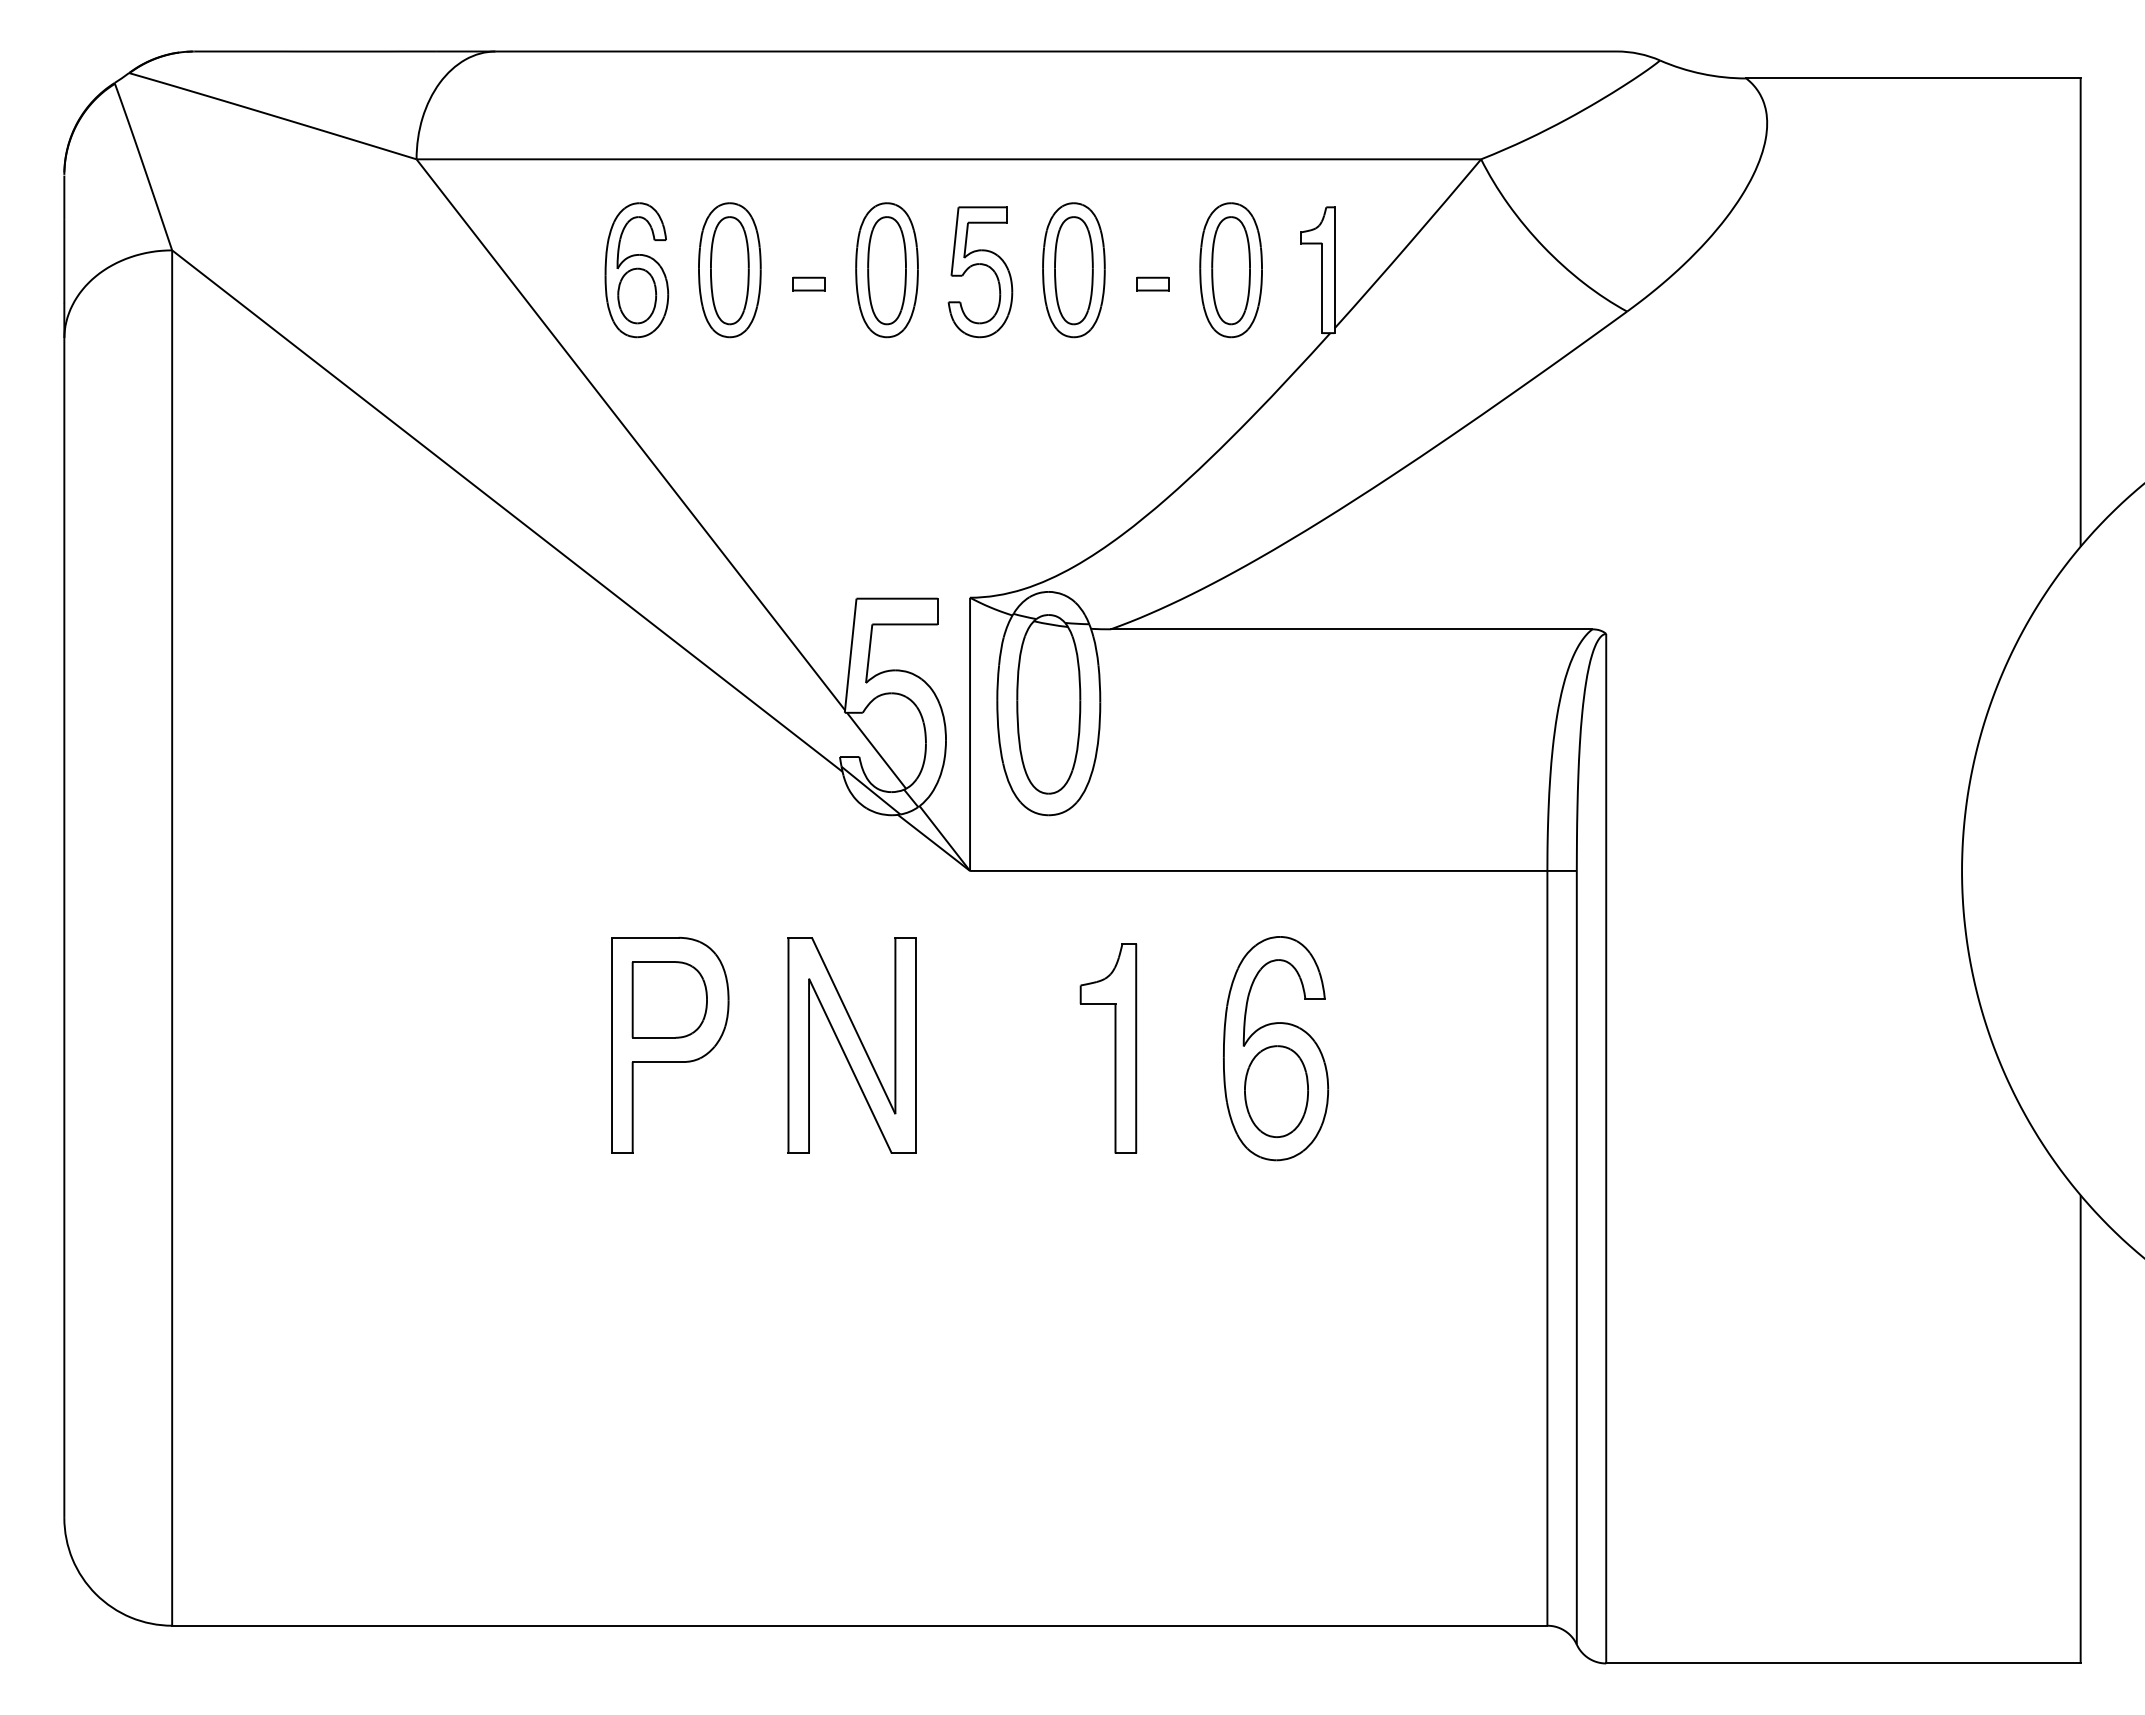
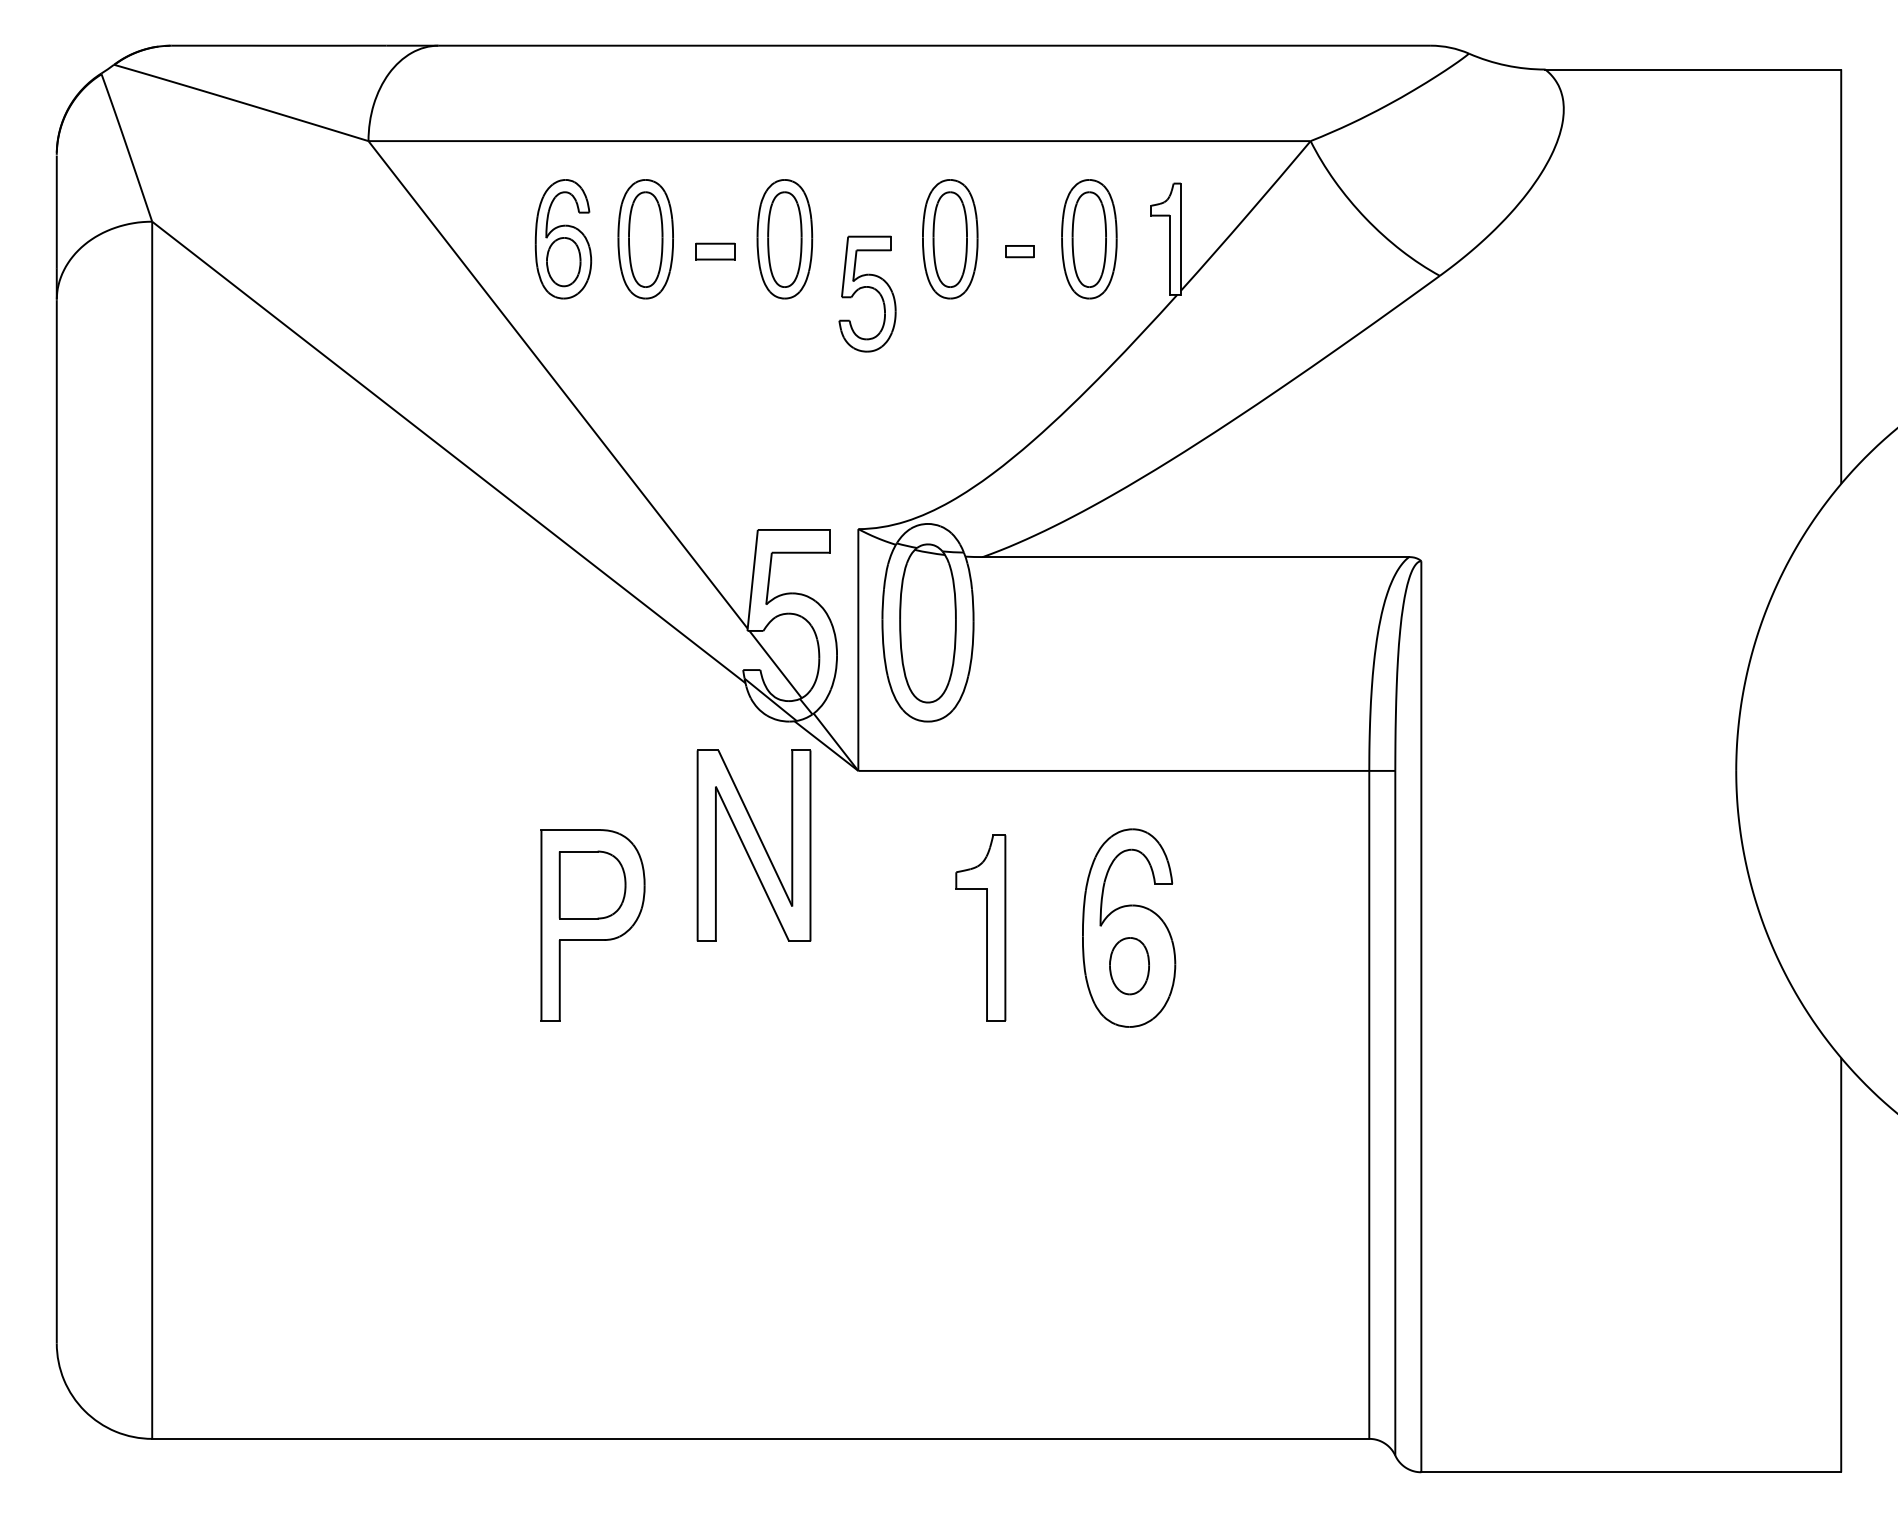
part: (981, 265) -> (868, 288), moved
part: (808, 283) -> (715, 251), size x1.4
part: (851, 1045) -> (753, 845), moved
part: (1276, 1091) -> (1129, 966), size x0.7

